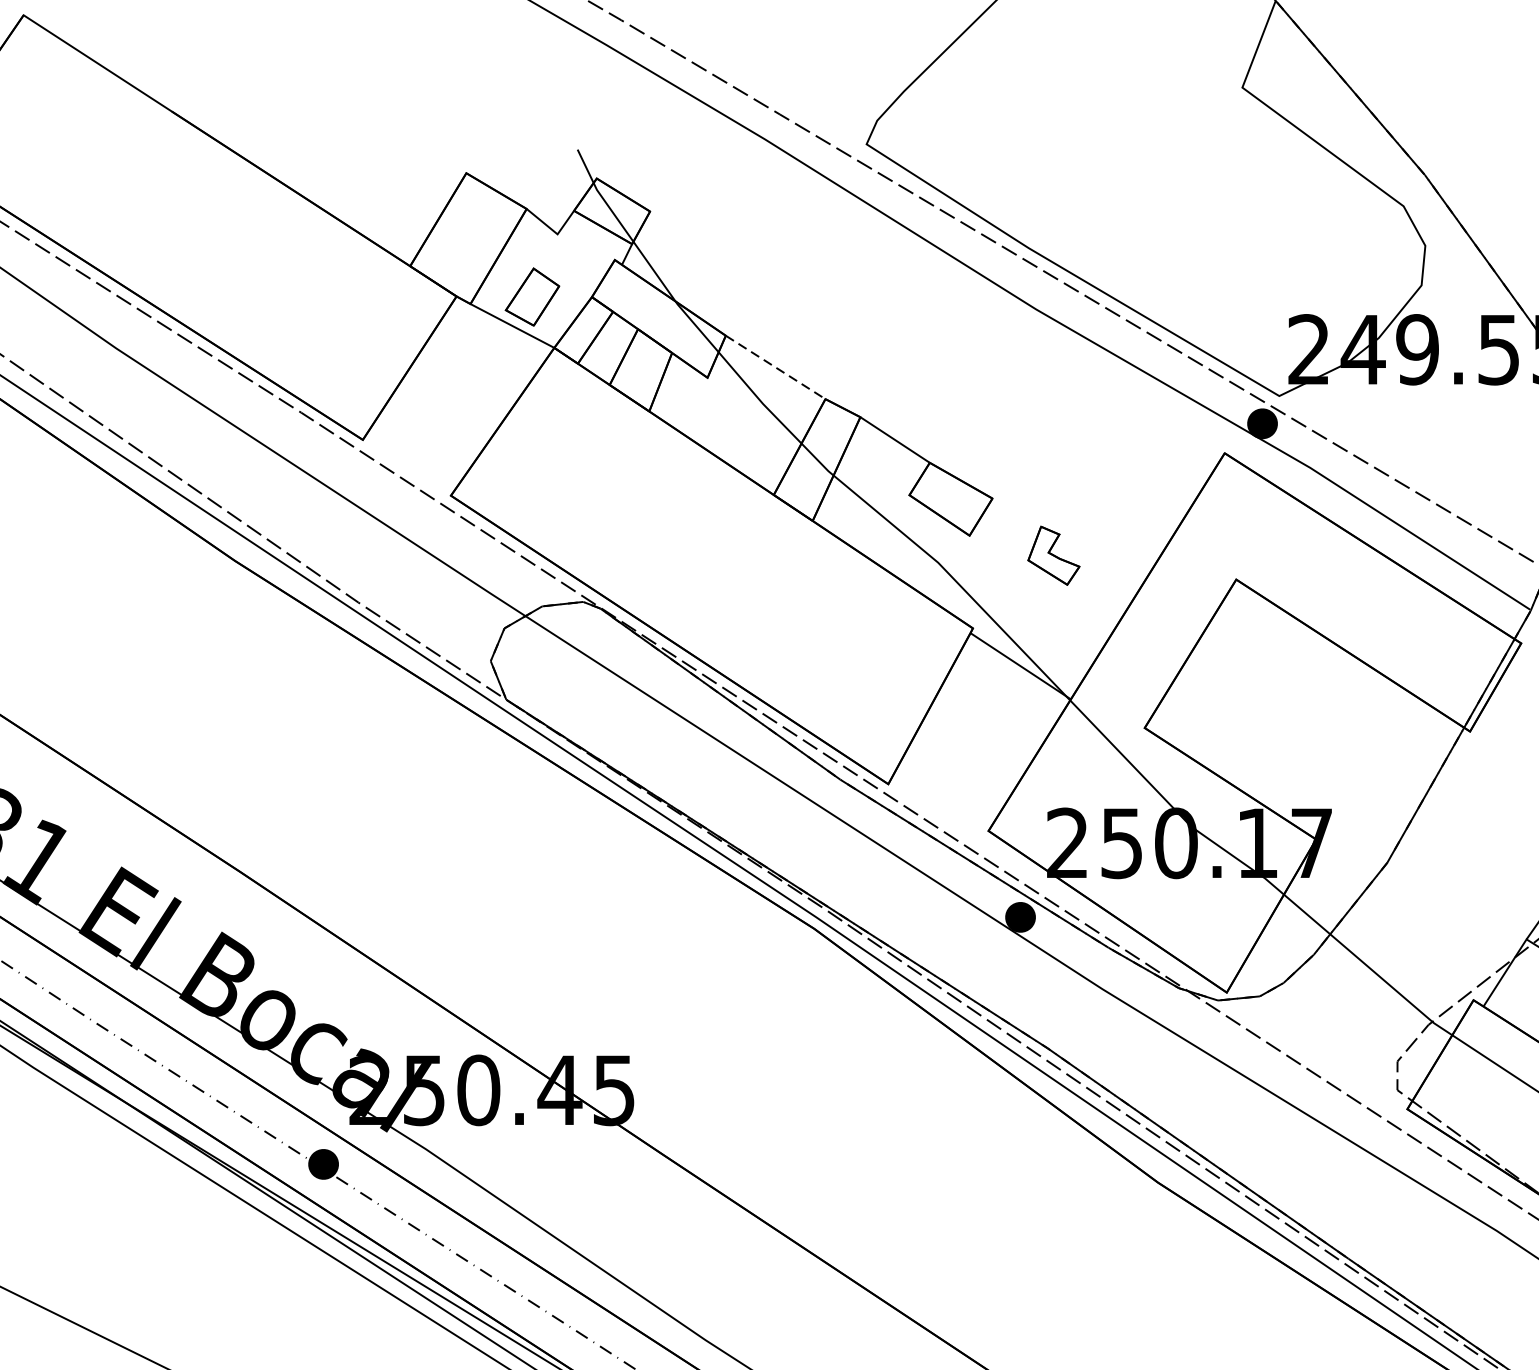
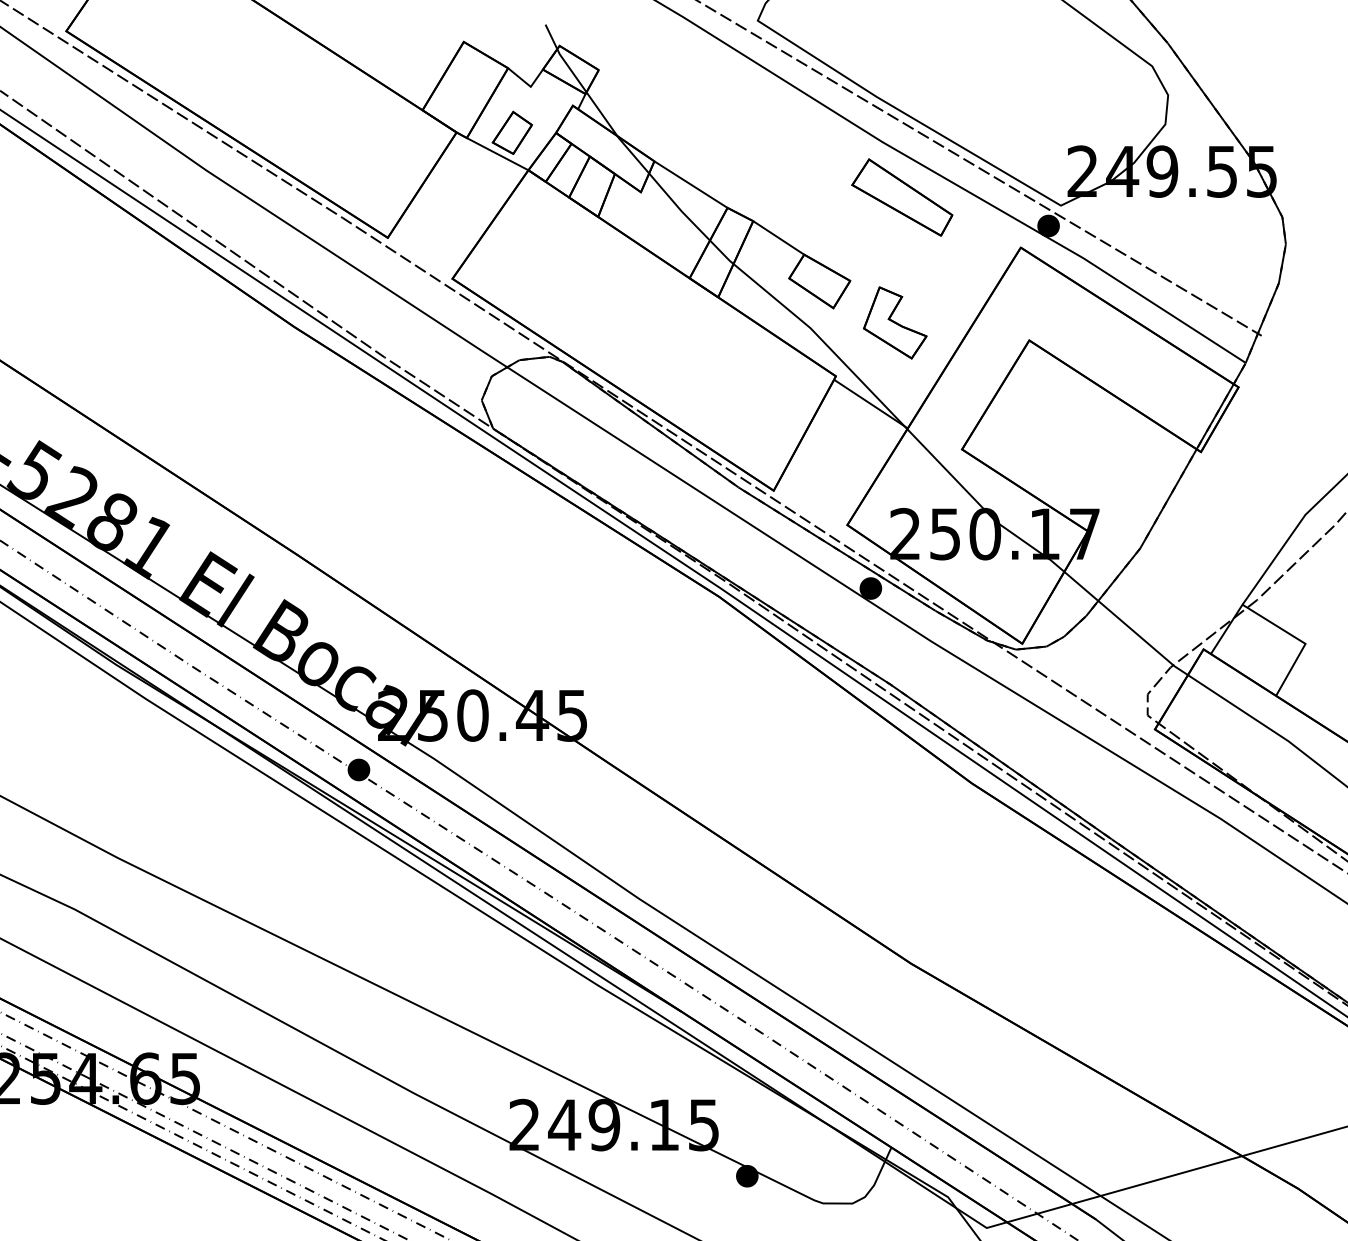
line: (776, 367) -> (691, 184), dashed -> solid
part: (1063, 384) -> (902, 197), added
part: (1054, 555) -> (895, 322), size x1.67

